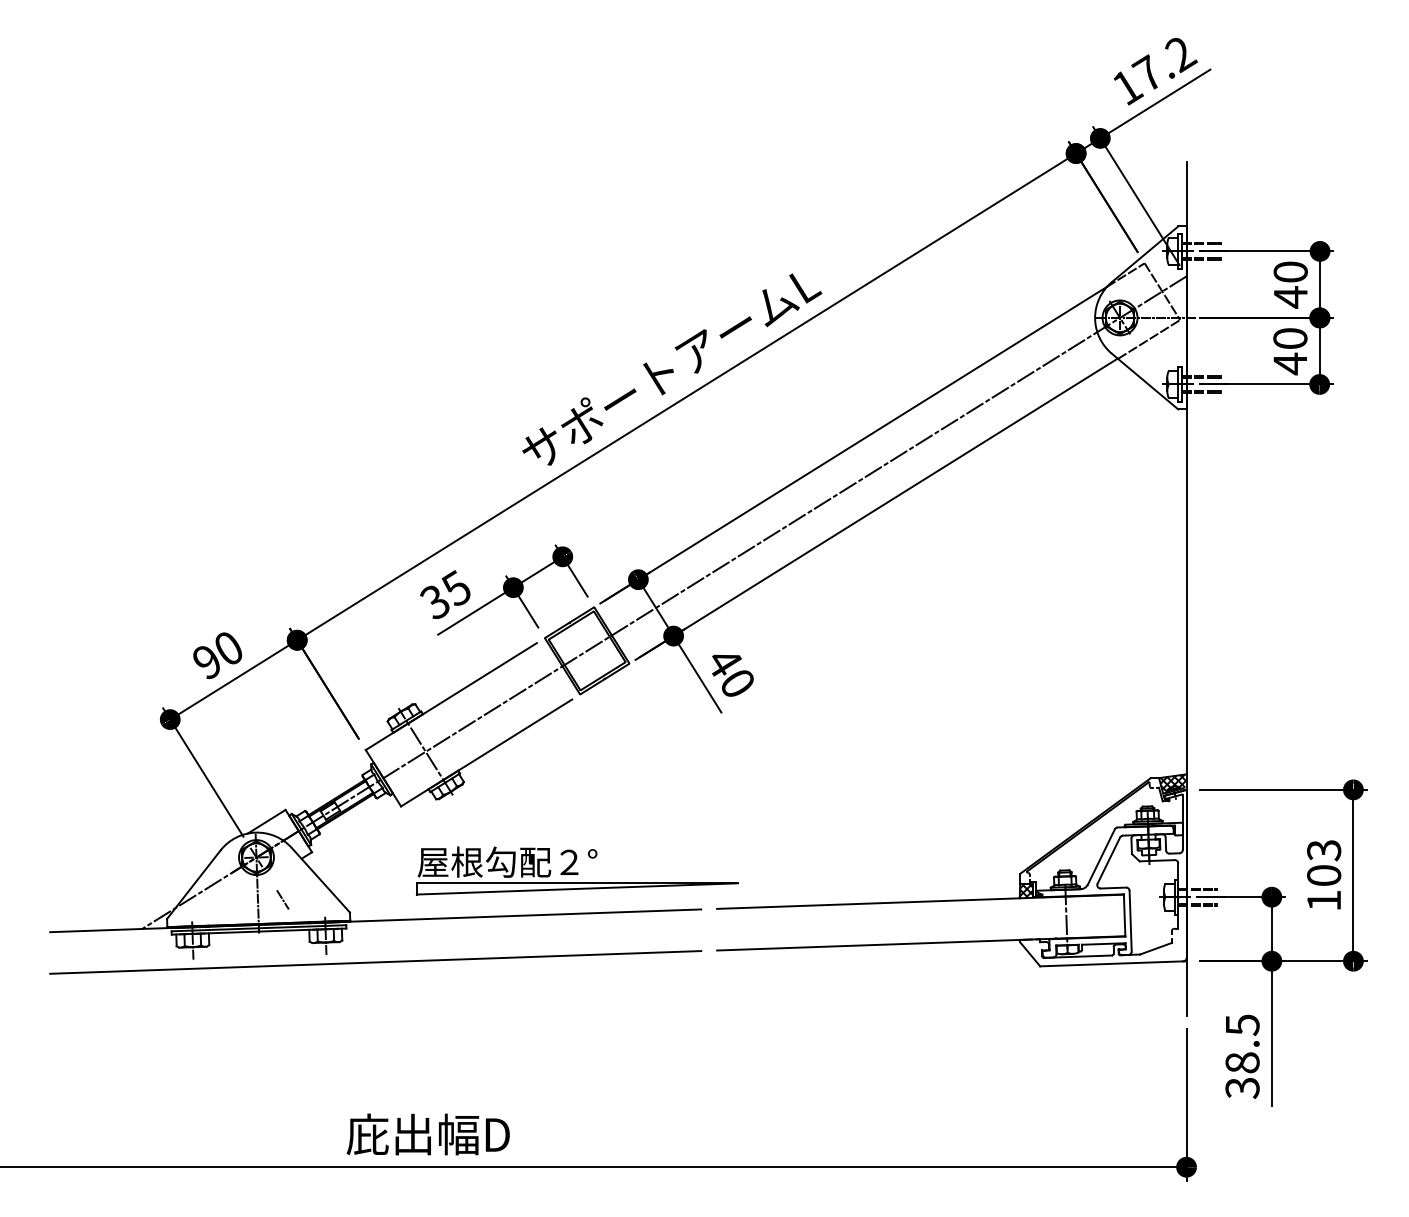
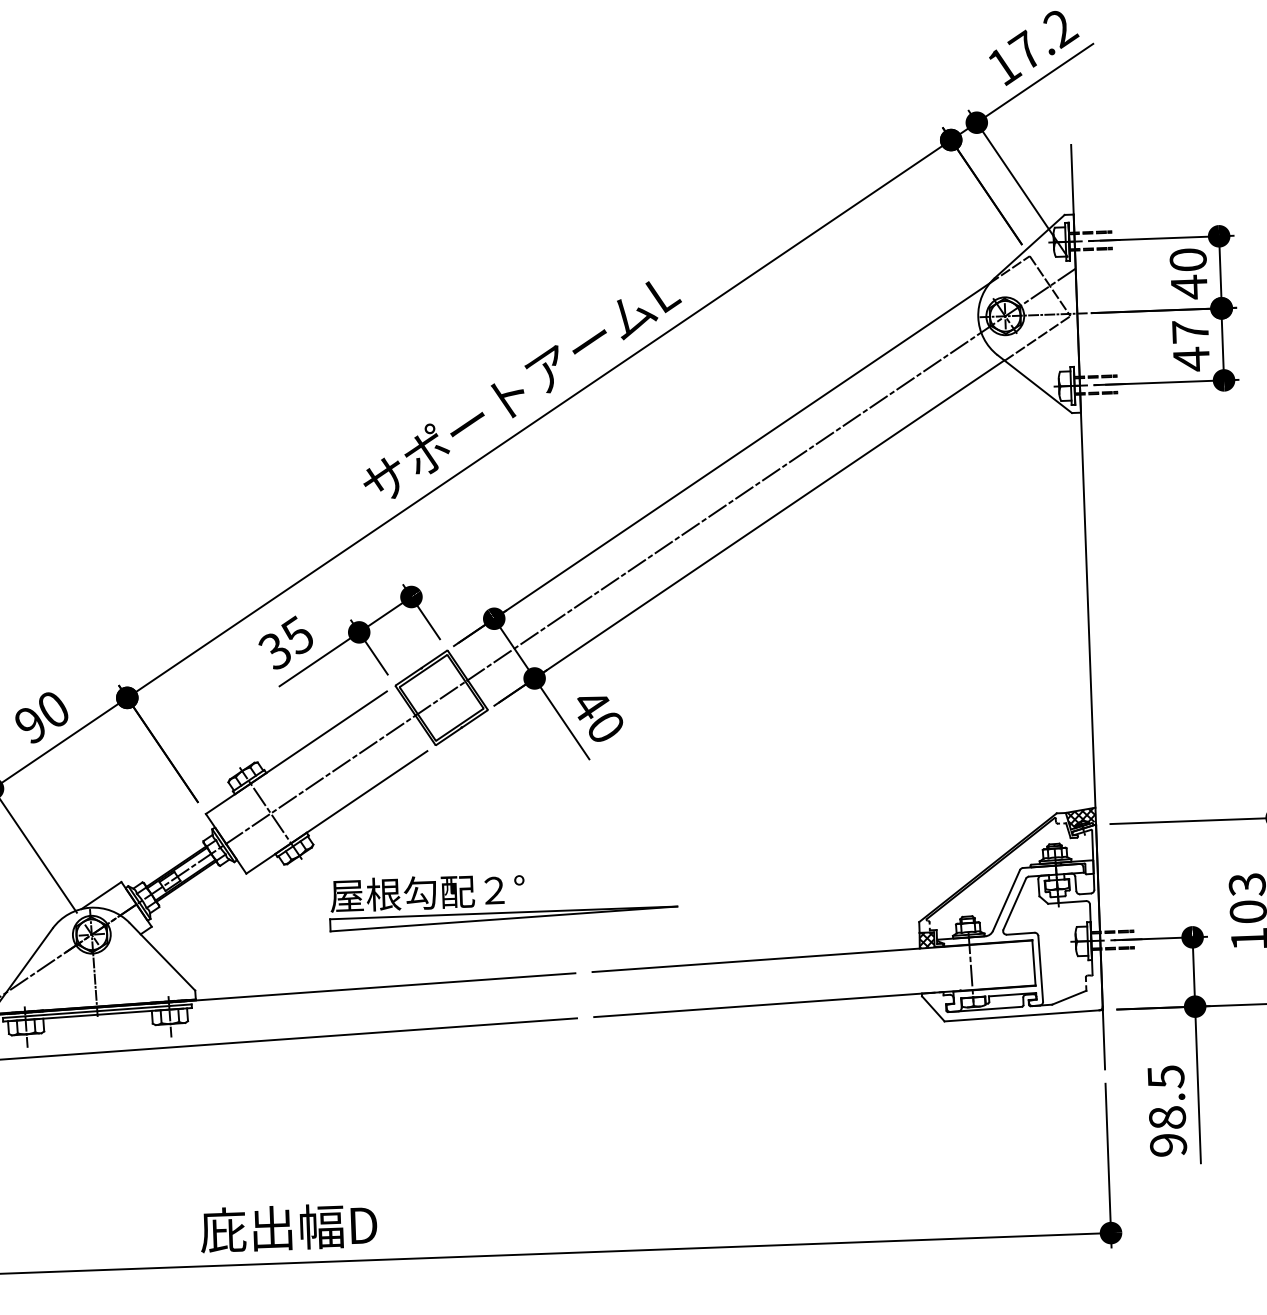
text: (1290, 338) -> (1190, 331), 40 -> 47
part: (577, 870) -> (503, 898), moved
line: (282, 898) -> (121, 978), removed
text: (1242, 1087) -> (1168, 1144), 38.5 -> 98.5

